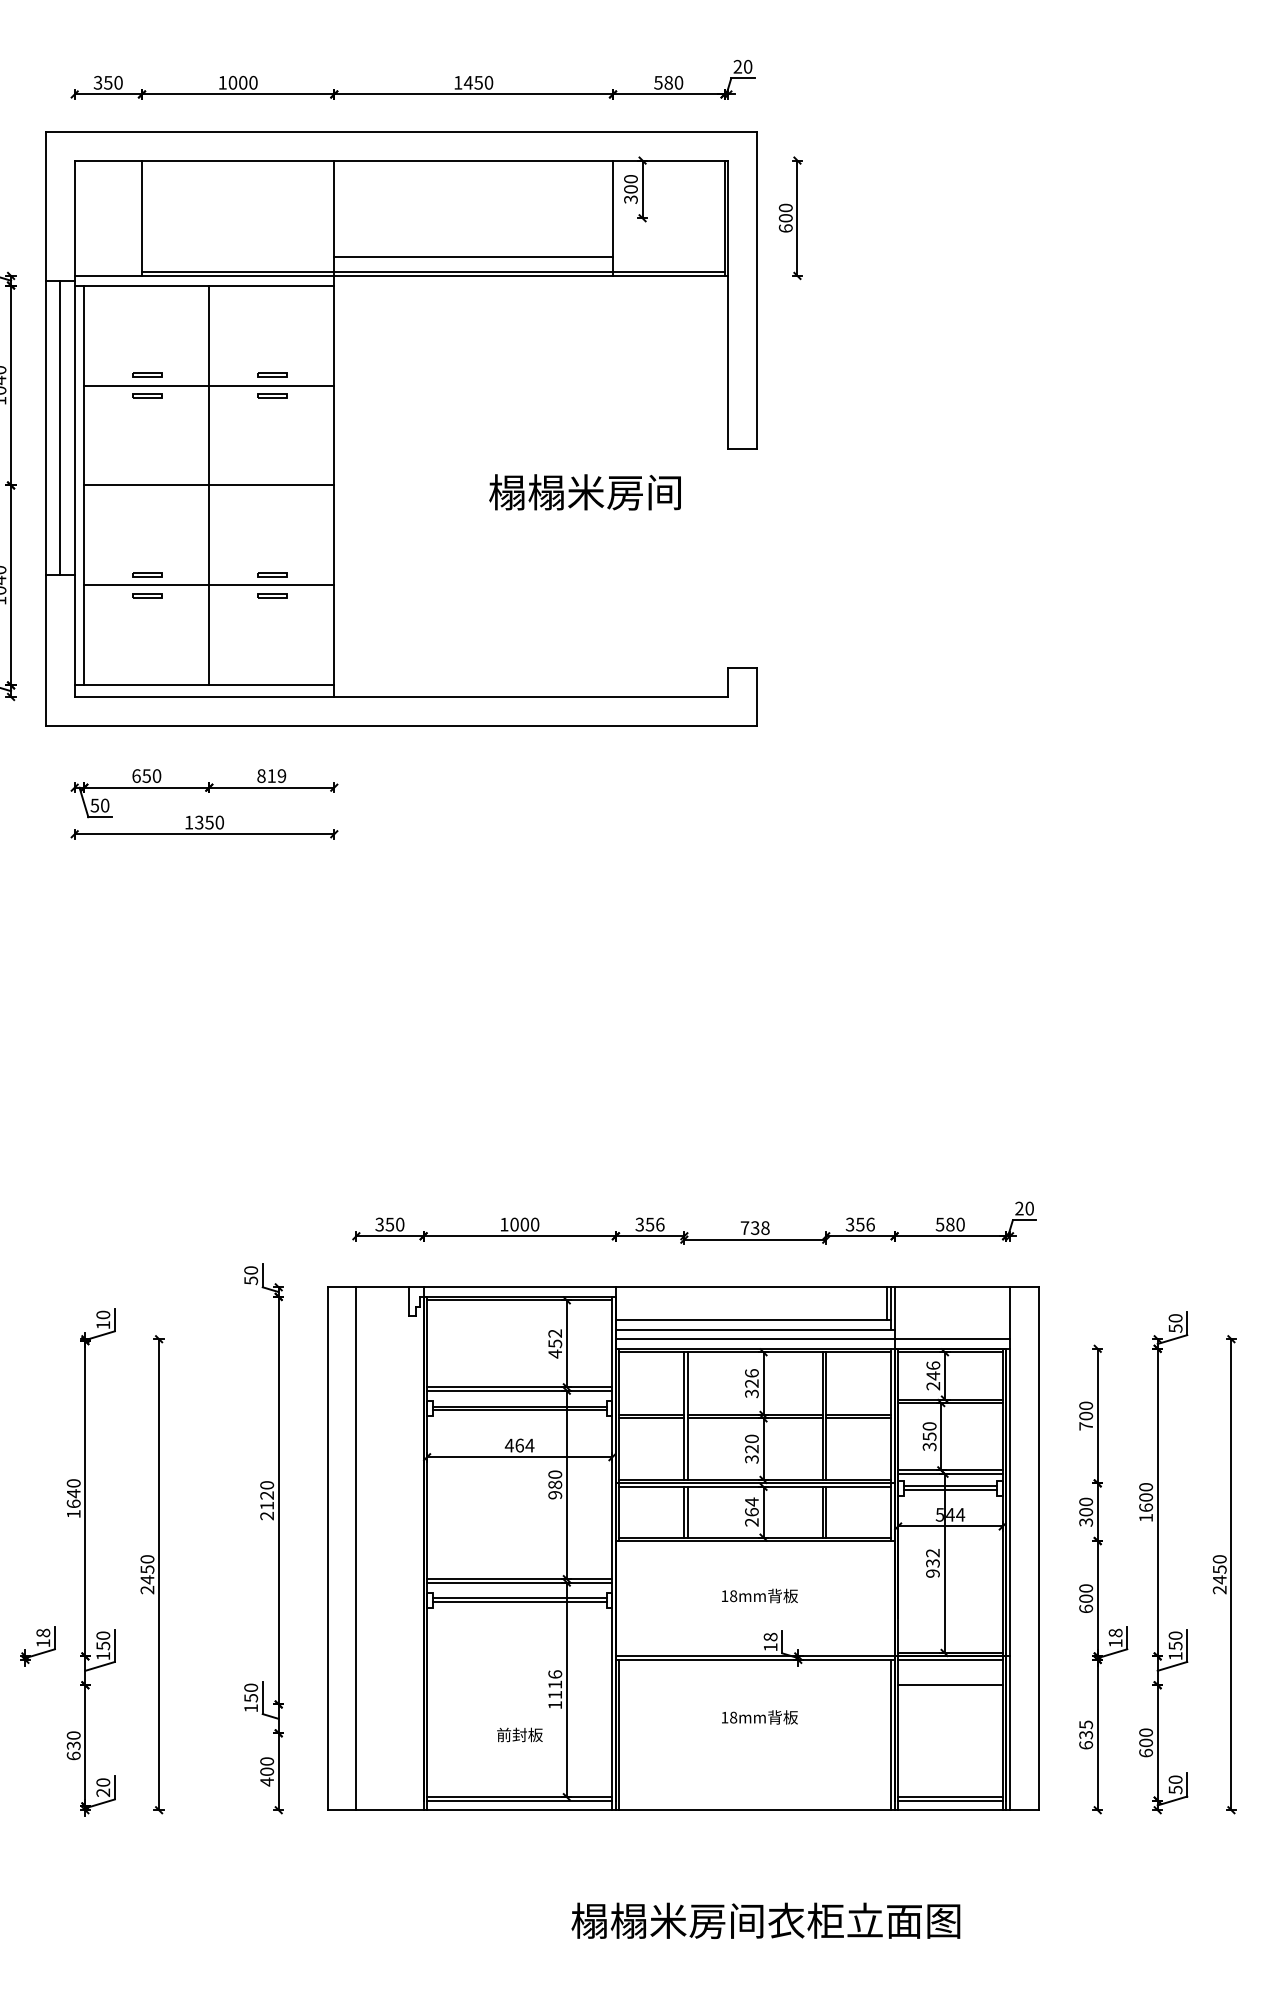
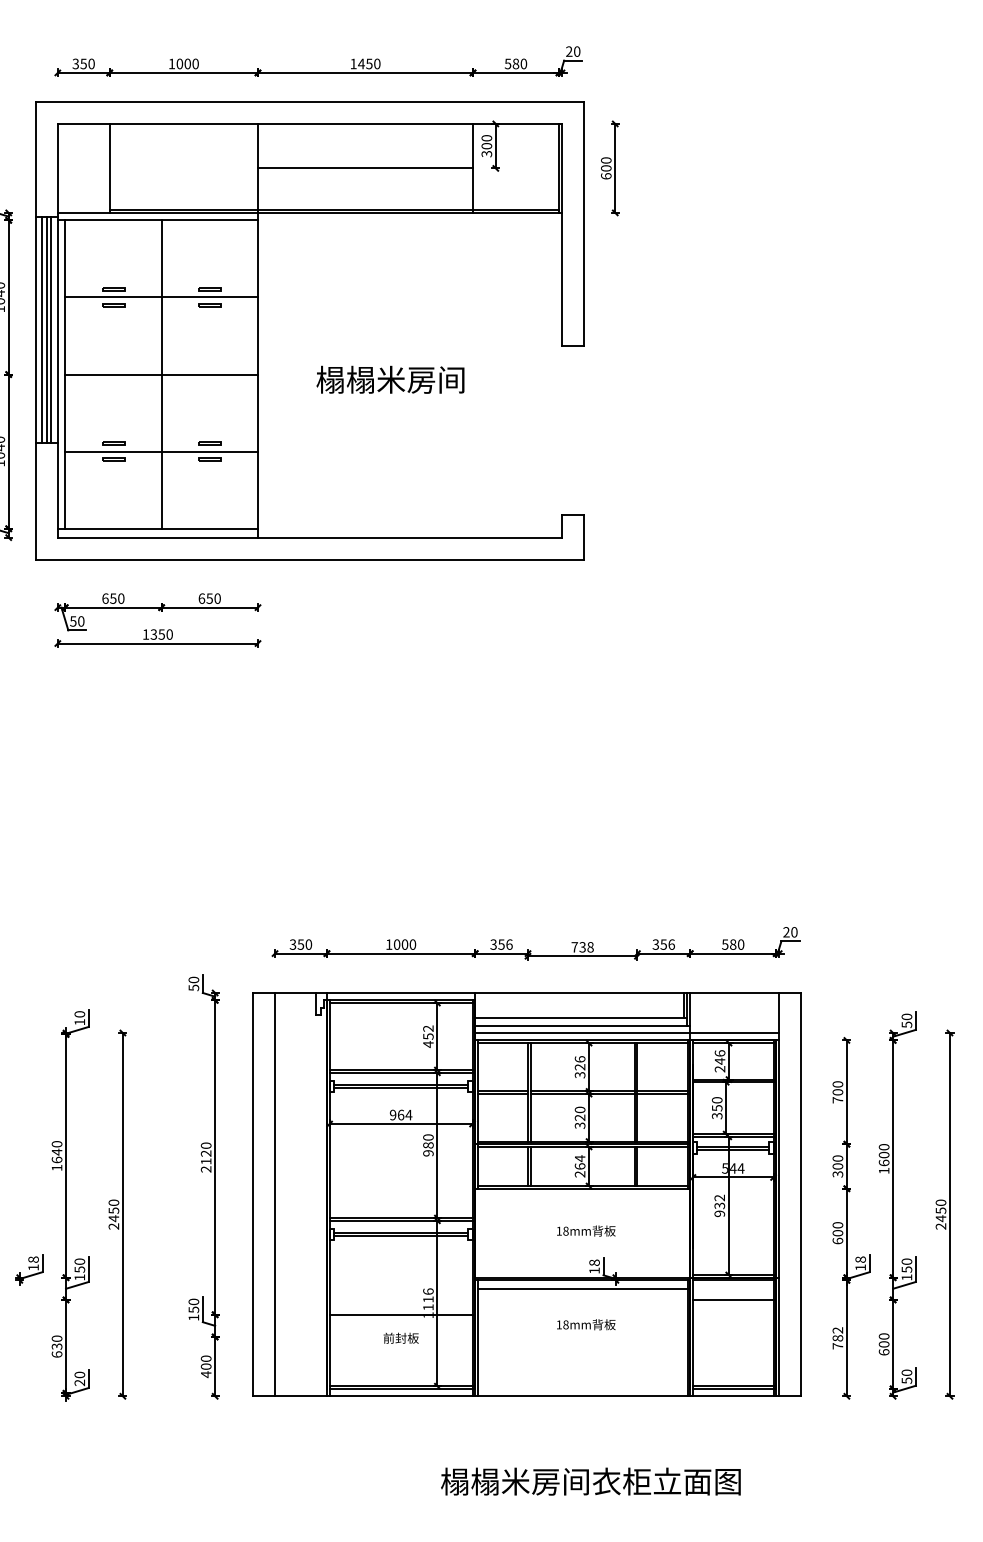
line: (473, 257) -> (365, 168), moved
line: (54, 427) -> (42, 329), added
line: (66, 427) -> (51, 329), added
text: (585, 491) -> (390, 379), moved
text: (271, 775) -> (209, 598), 819 -> 650
text: (508, 1444) -> (392, 1114), 464 -> 964
line: (754, 1671) -> (582, 1289), added
line: (519, 1704) -> (400, 1314), added
text: (1085, 1735) -> (837, 1338), 635 -> 782

